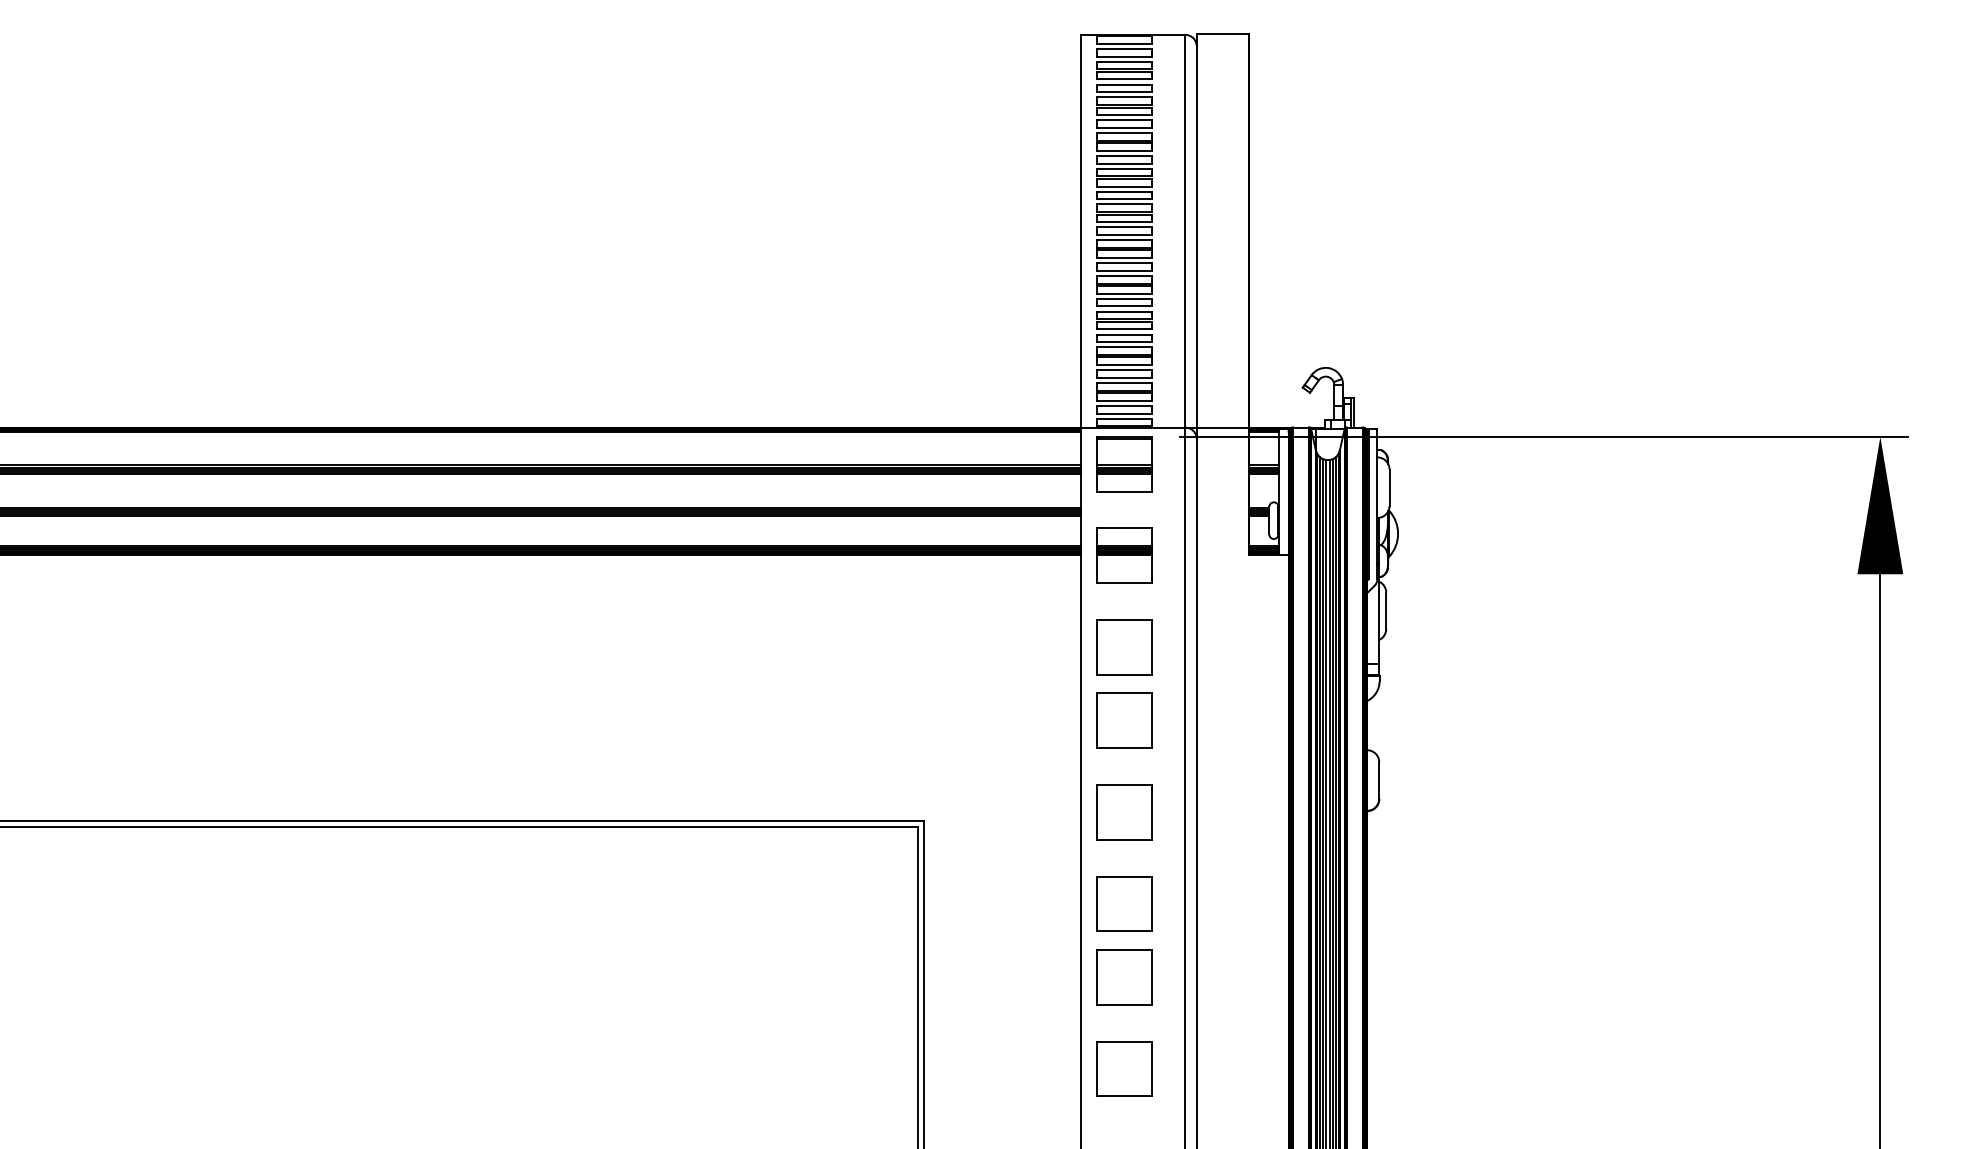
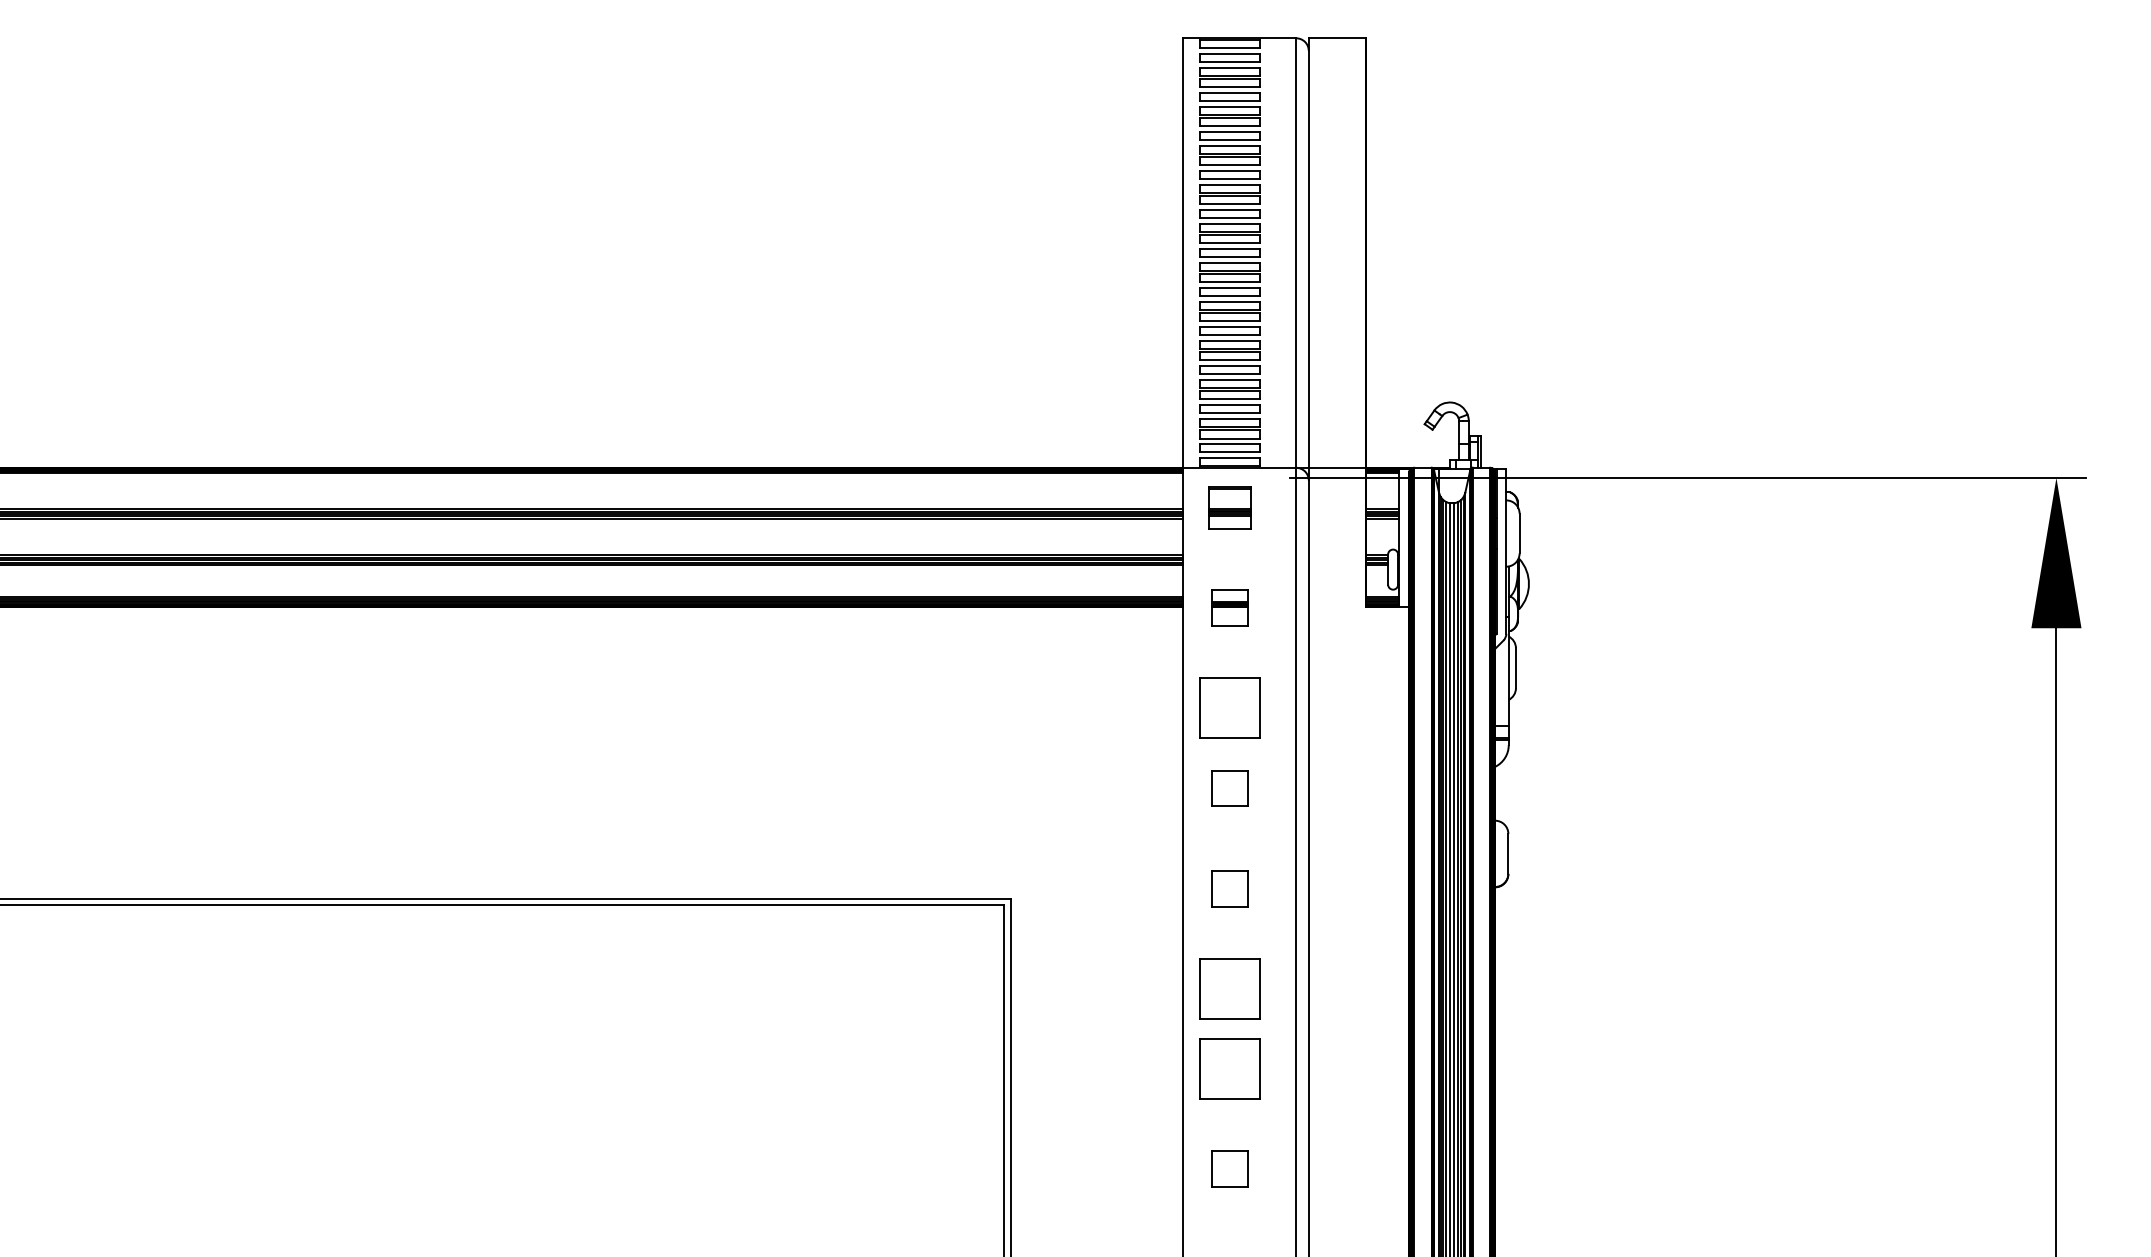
part: (1124, 463) -> (1229, 507), size x0.7
part: (1124, 555) -> (1229, 607), size x0.6
part: (1124, 720) -> (1229, 788), size x0.6
part: (1124, 812) -> (1229, 888), size x0.6
part: (1124, 1068) -> (1229, 1168), size x0.6

